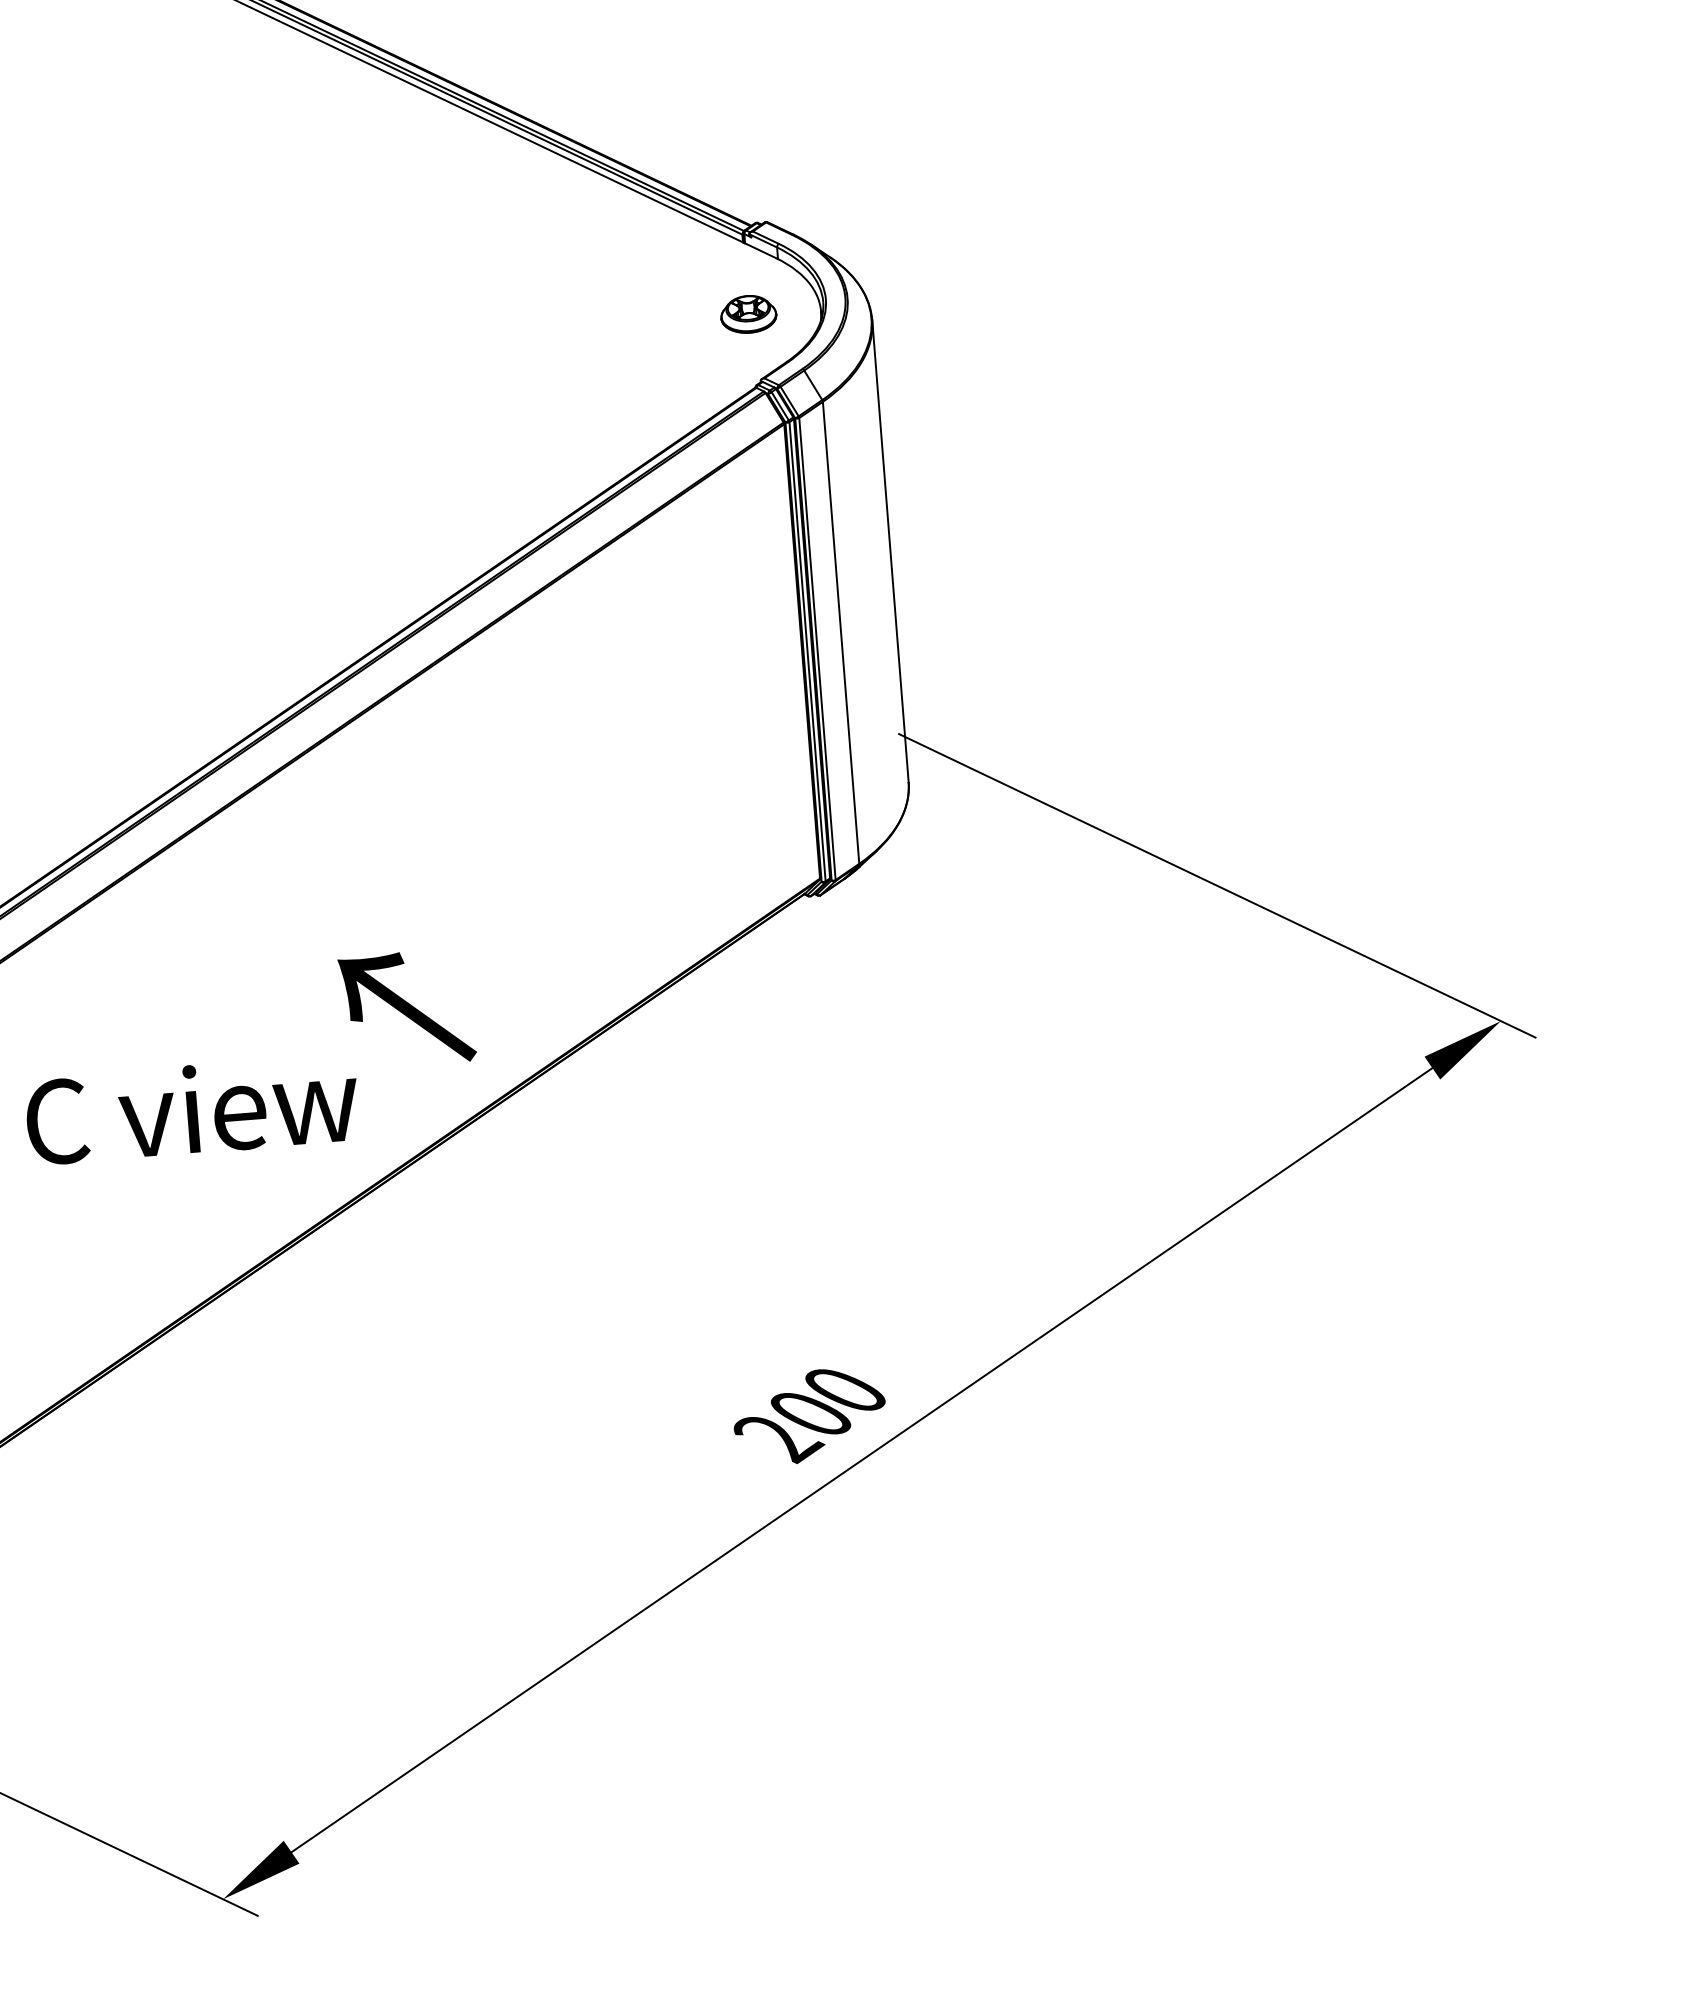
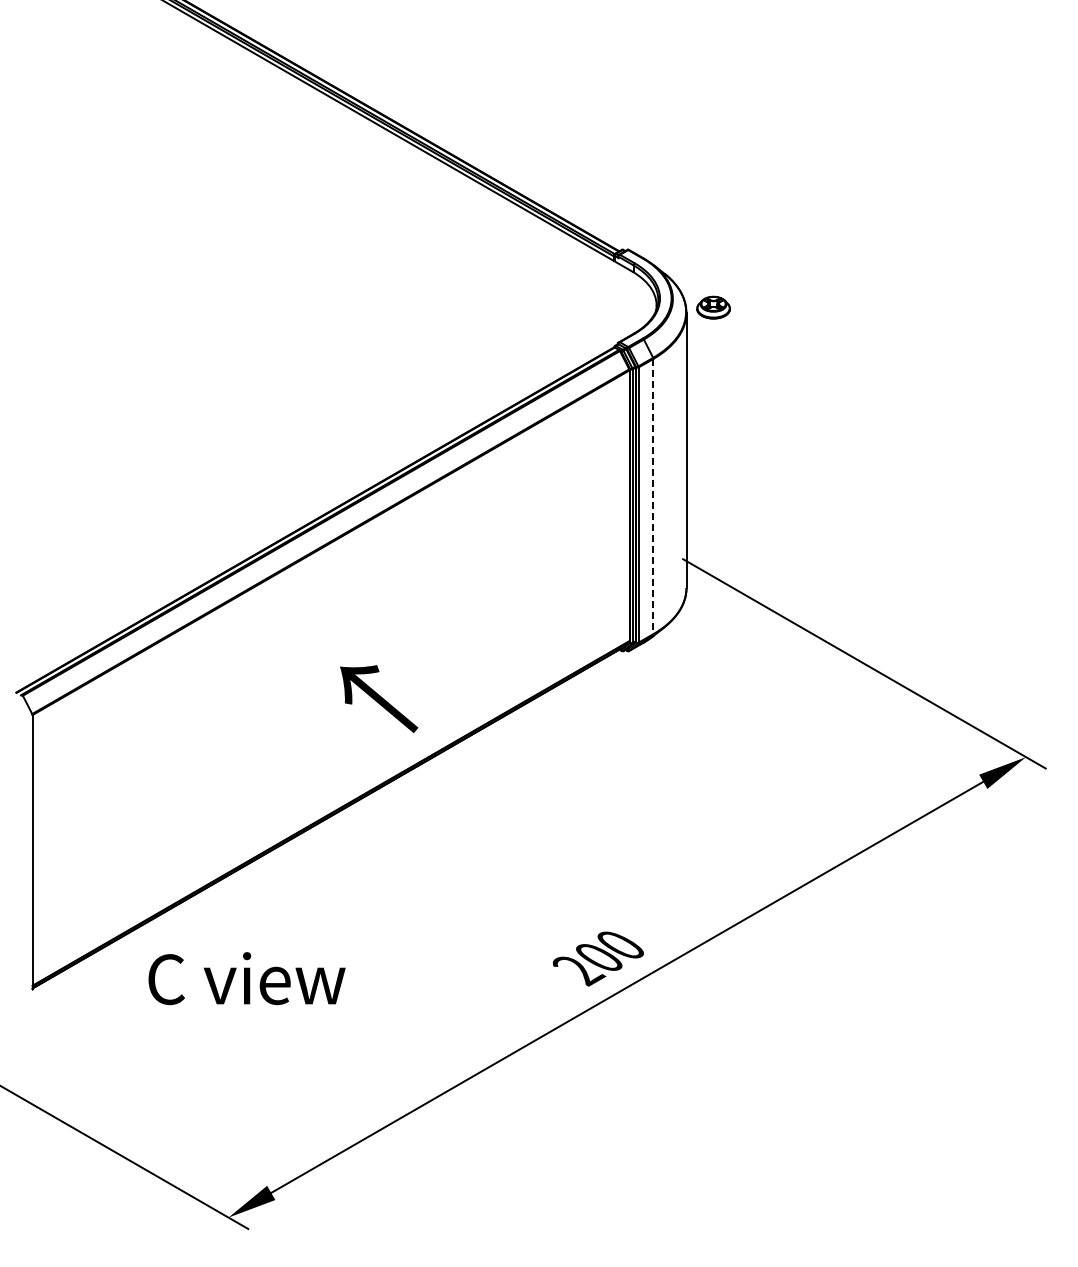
part: (748, 314) -> (713, 307), moved
line: (841, 632) -> (653, 496), solid -> dashed
text: (191, 1109) -> (246, 978), moved

